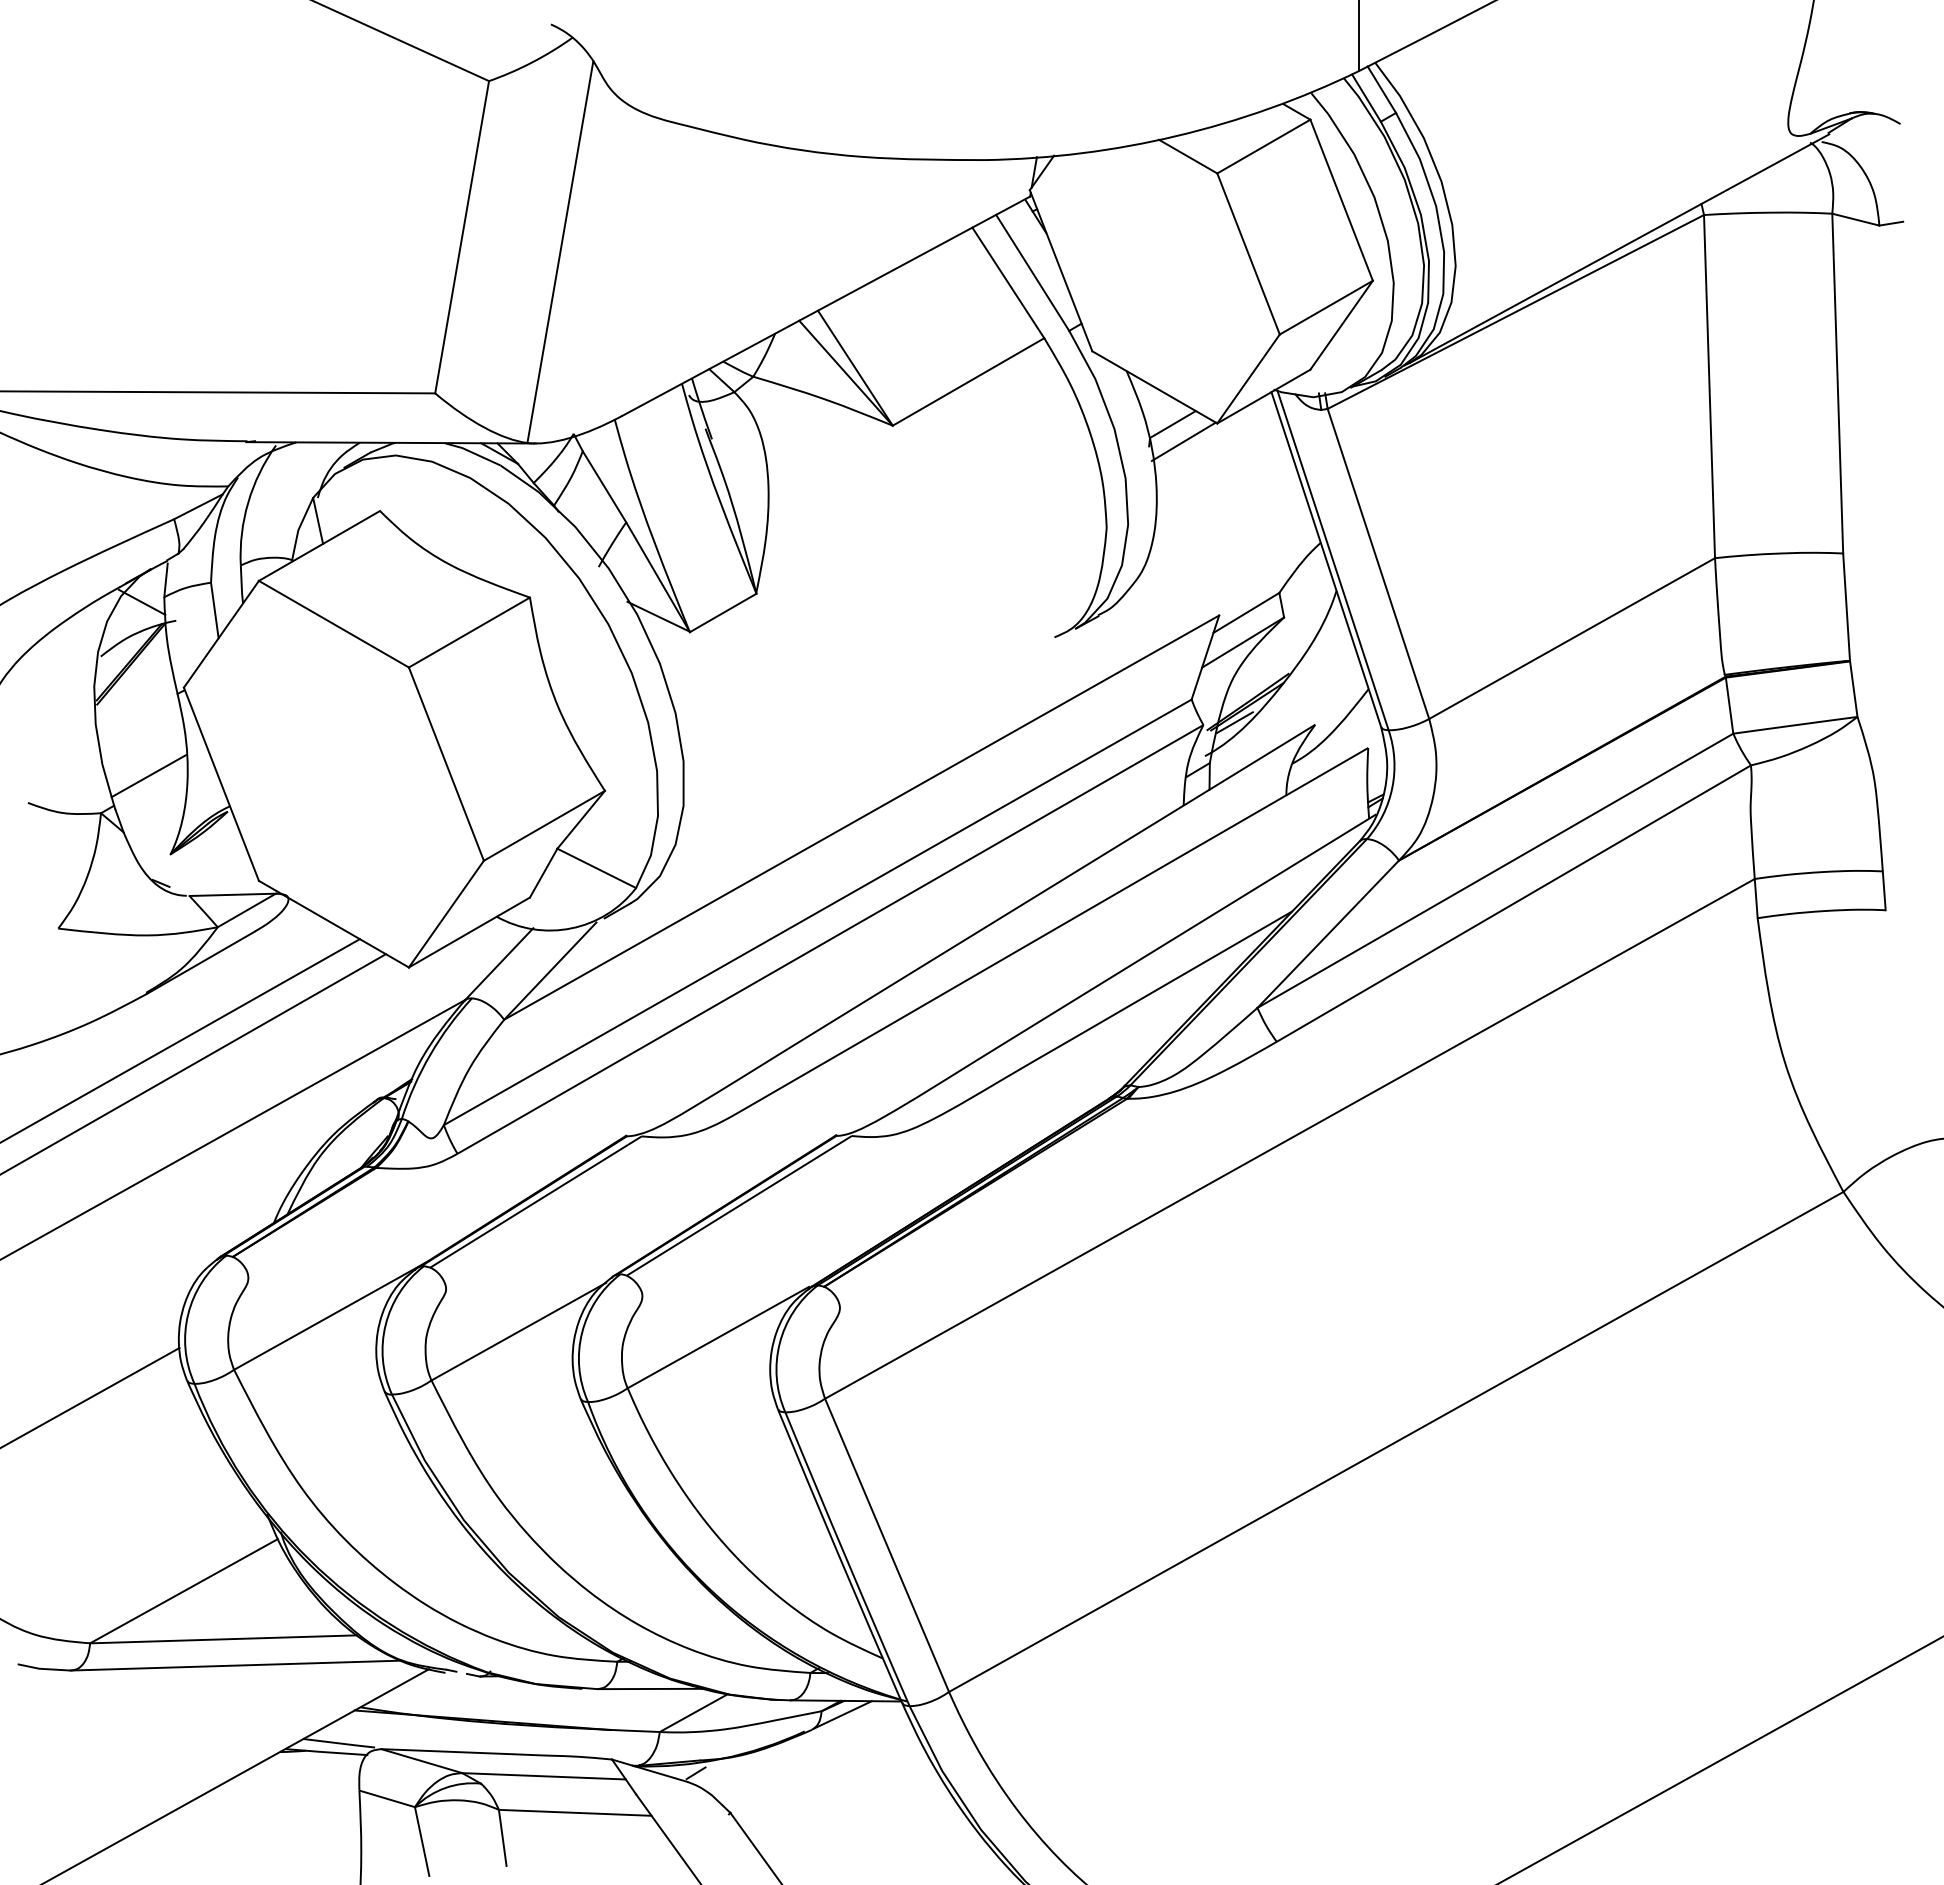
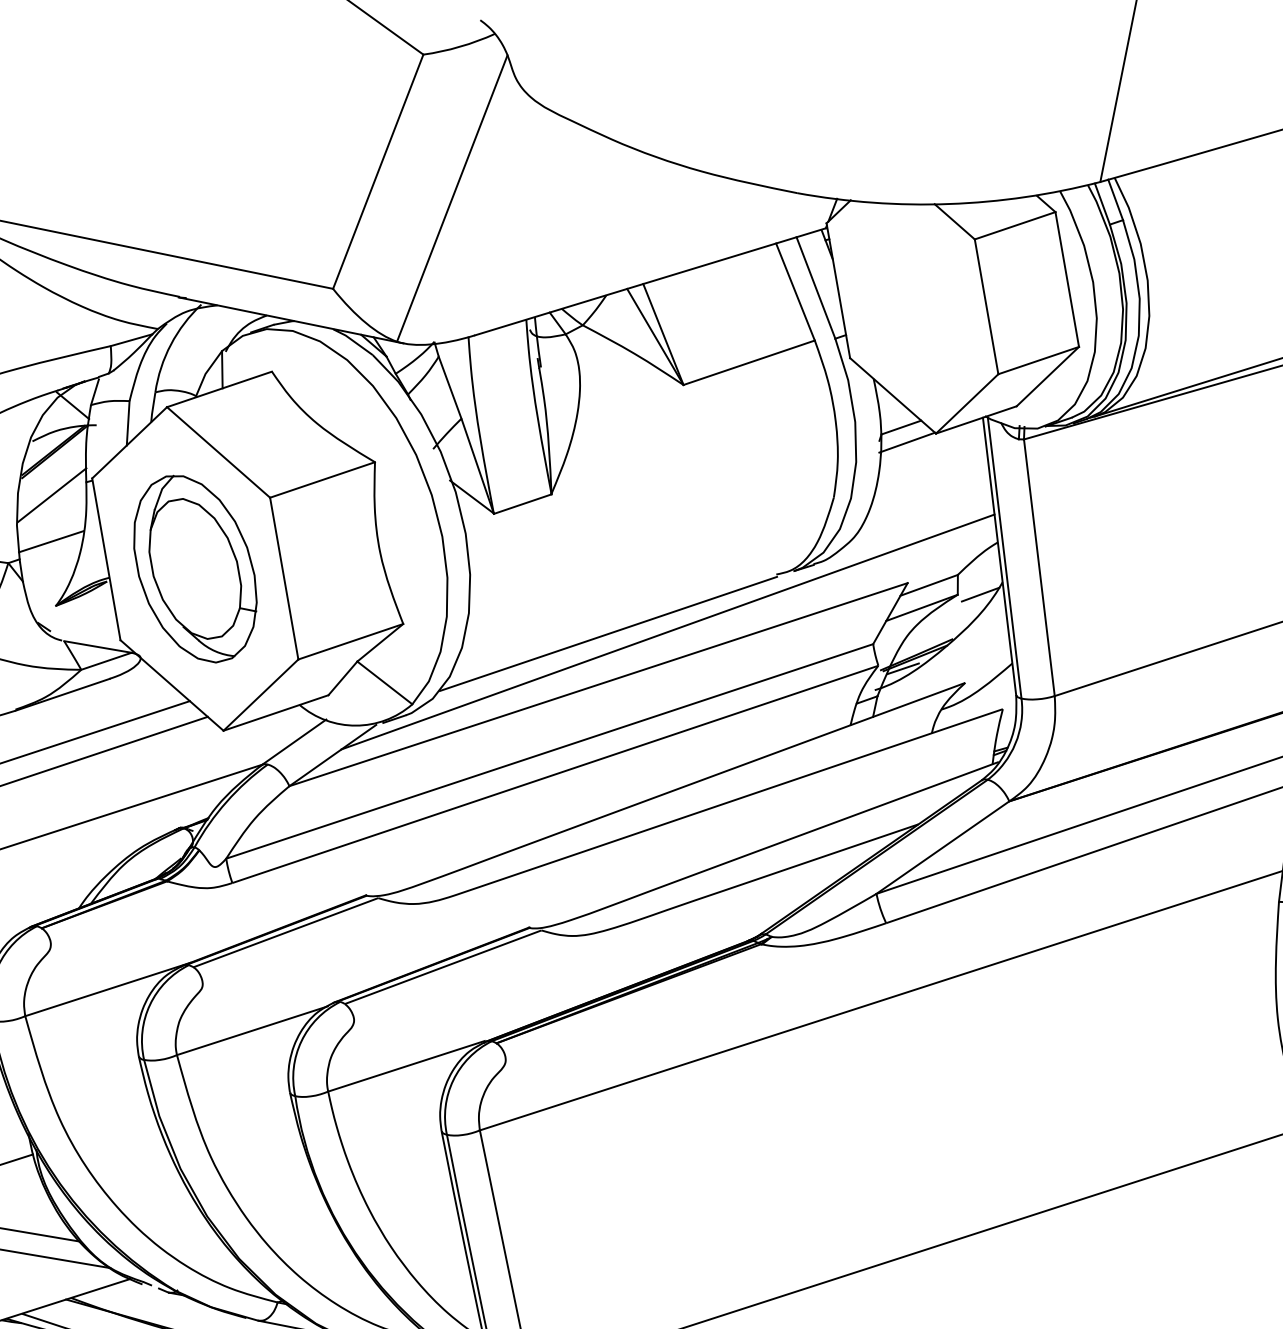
line: (1311, 611) -> (979, 594), added
line: (138, 717) -> (52, 494), added
line: (934, 735) -> (667, 632), added
line: (861, 752) -> (608, 634), added
part: (333, 773) -> (195, 568), added

